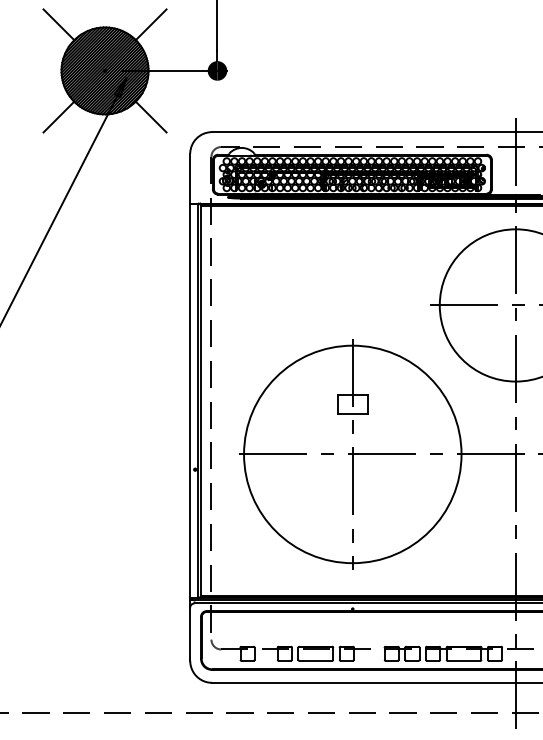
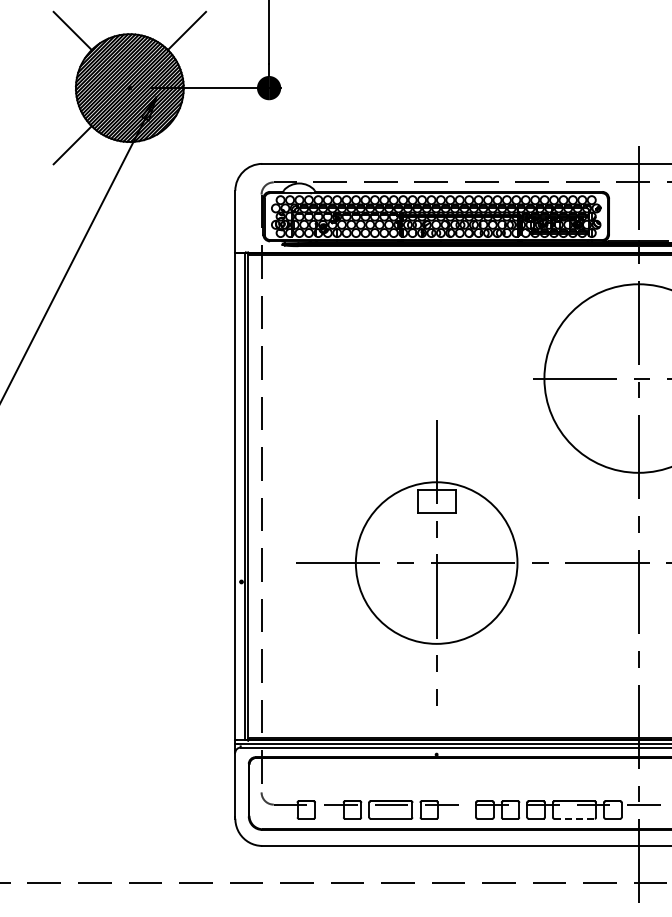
line: (150, 117) -> (186, 145), removed
circle: (352, 453) -> (436, 562), size x0.6
line: (464, 660) -> (575, 818), solid -> dashed

